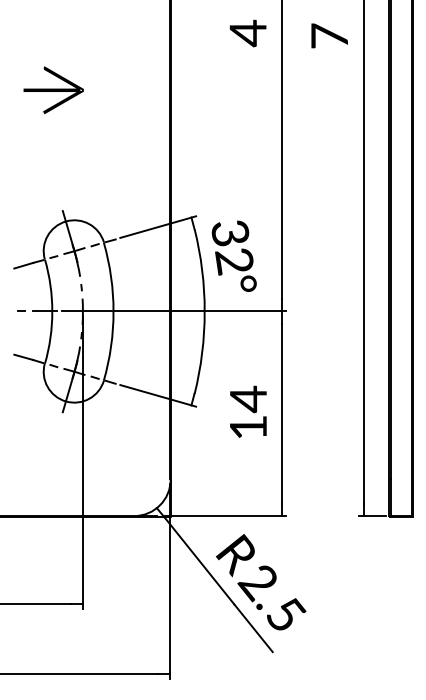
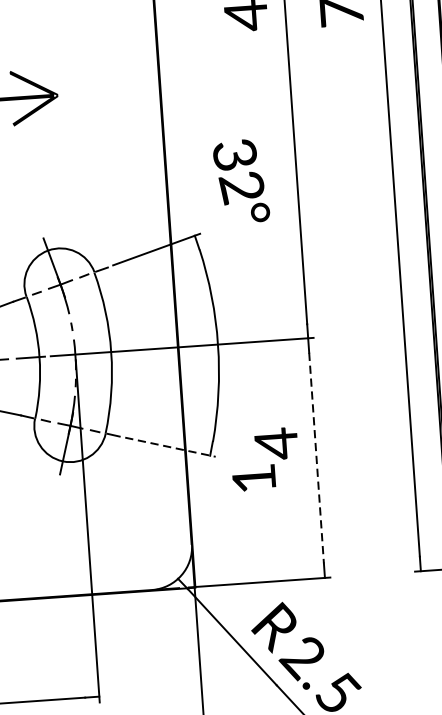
text: (233, 255) -> (240, 180), moved
line: (158, 396) -> (170, 447), solid -> dashed
line: (281, 413) -> (316, 457), solid -> dashed
text: (248, 426) -> (254, 477), moved

